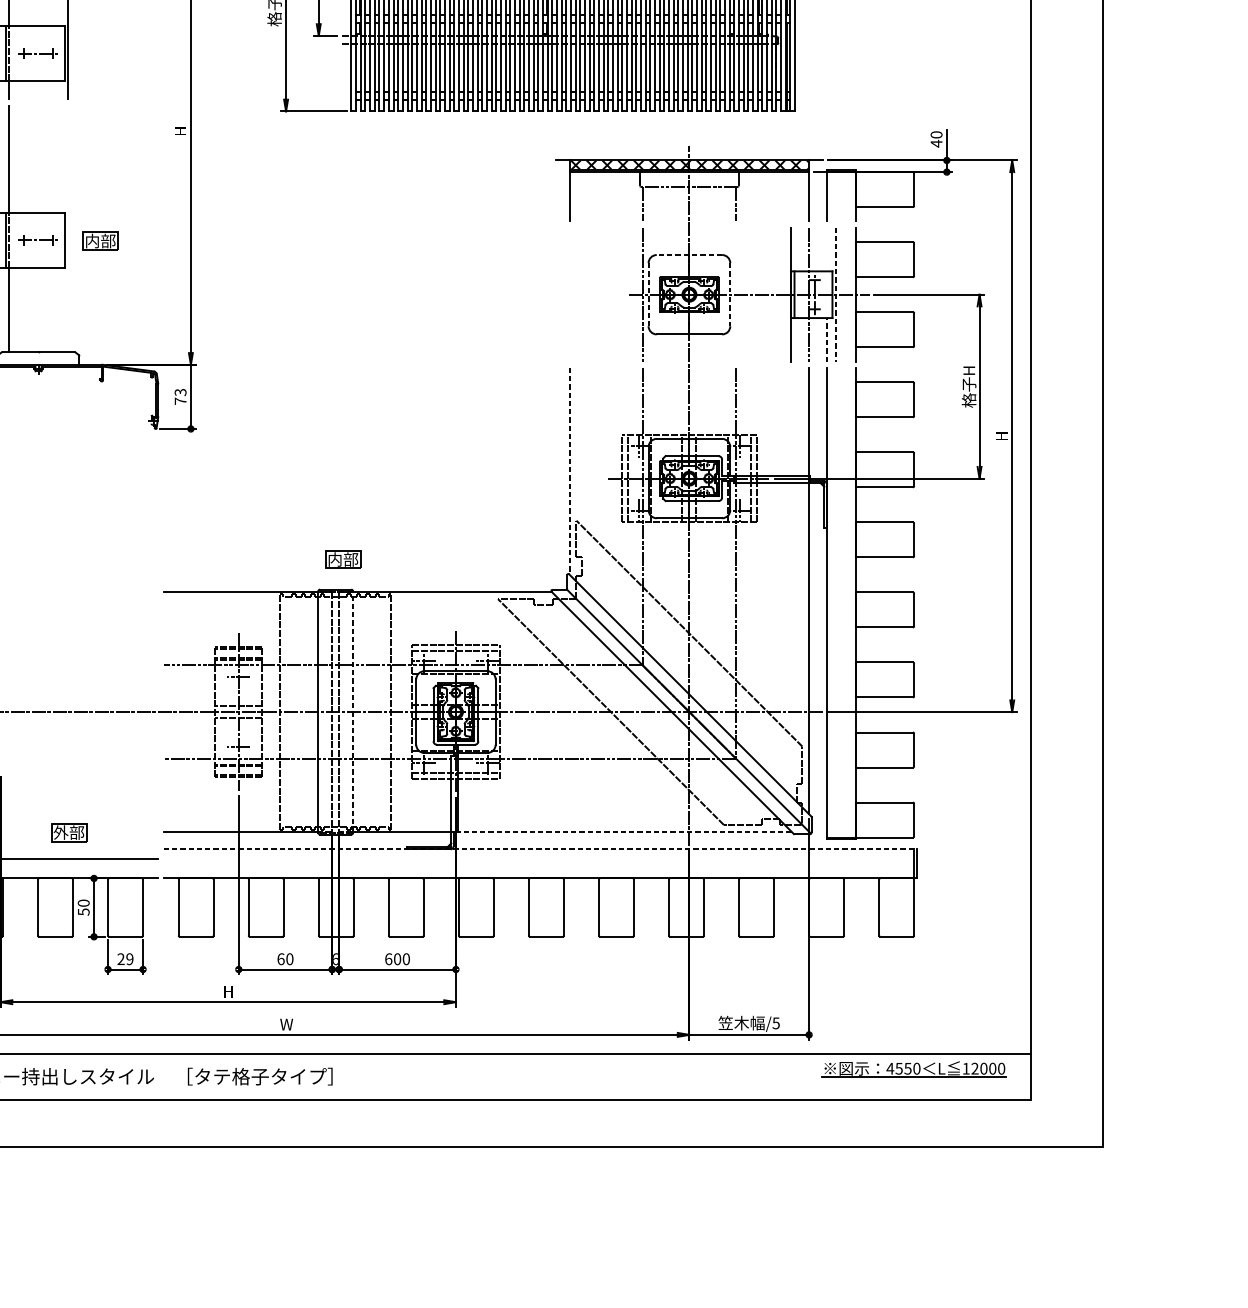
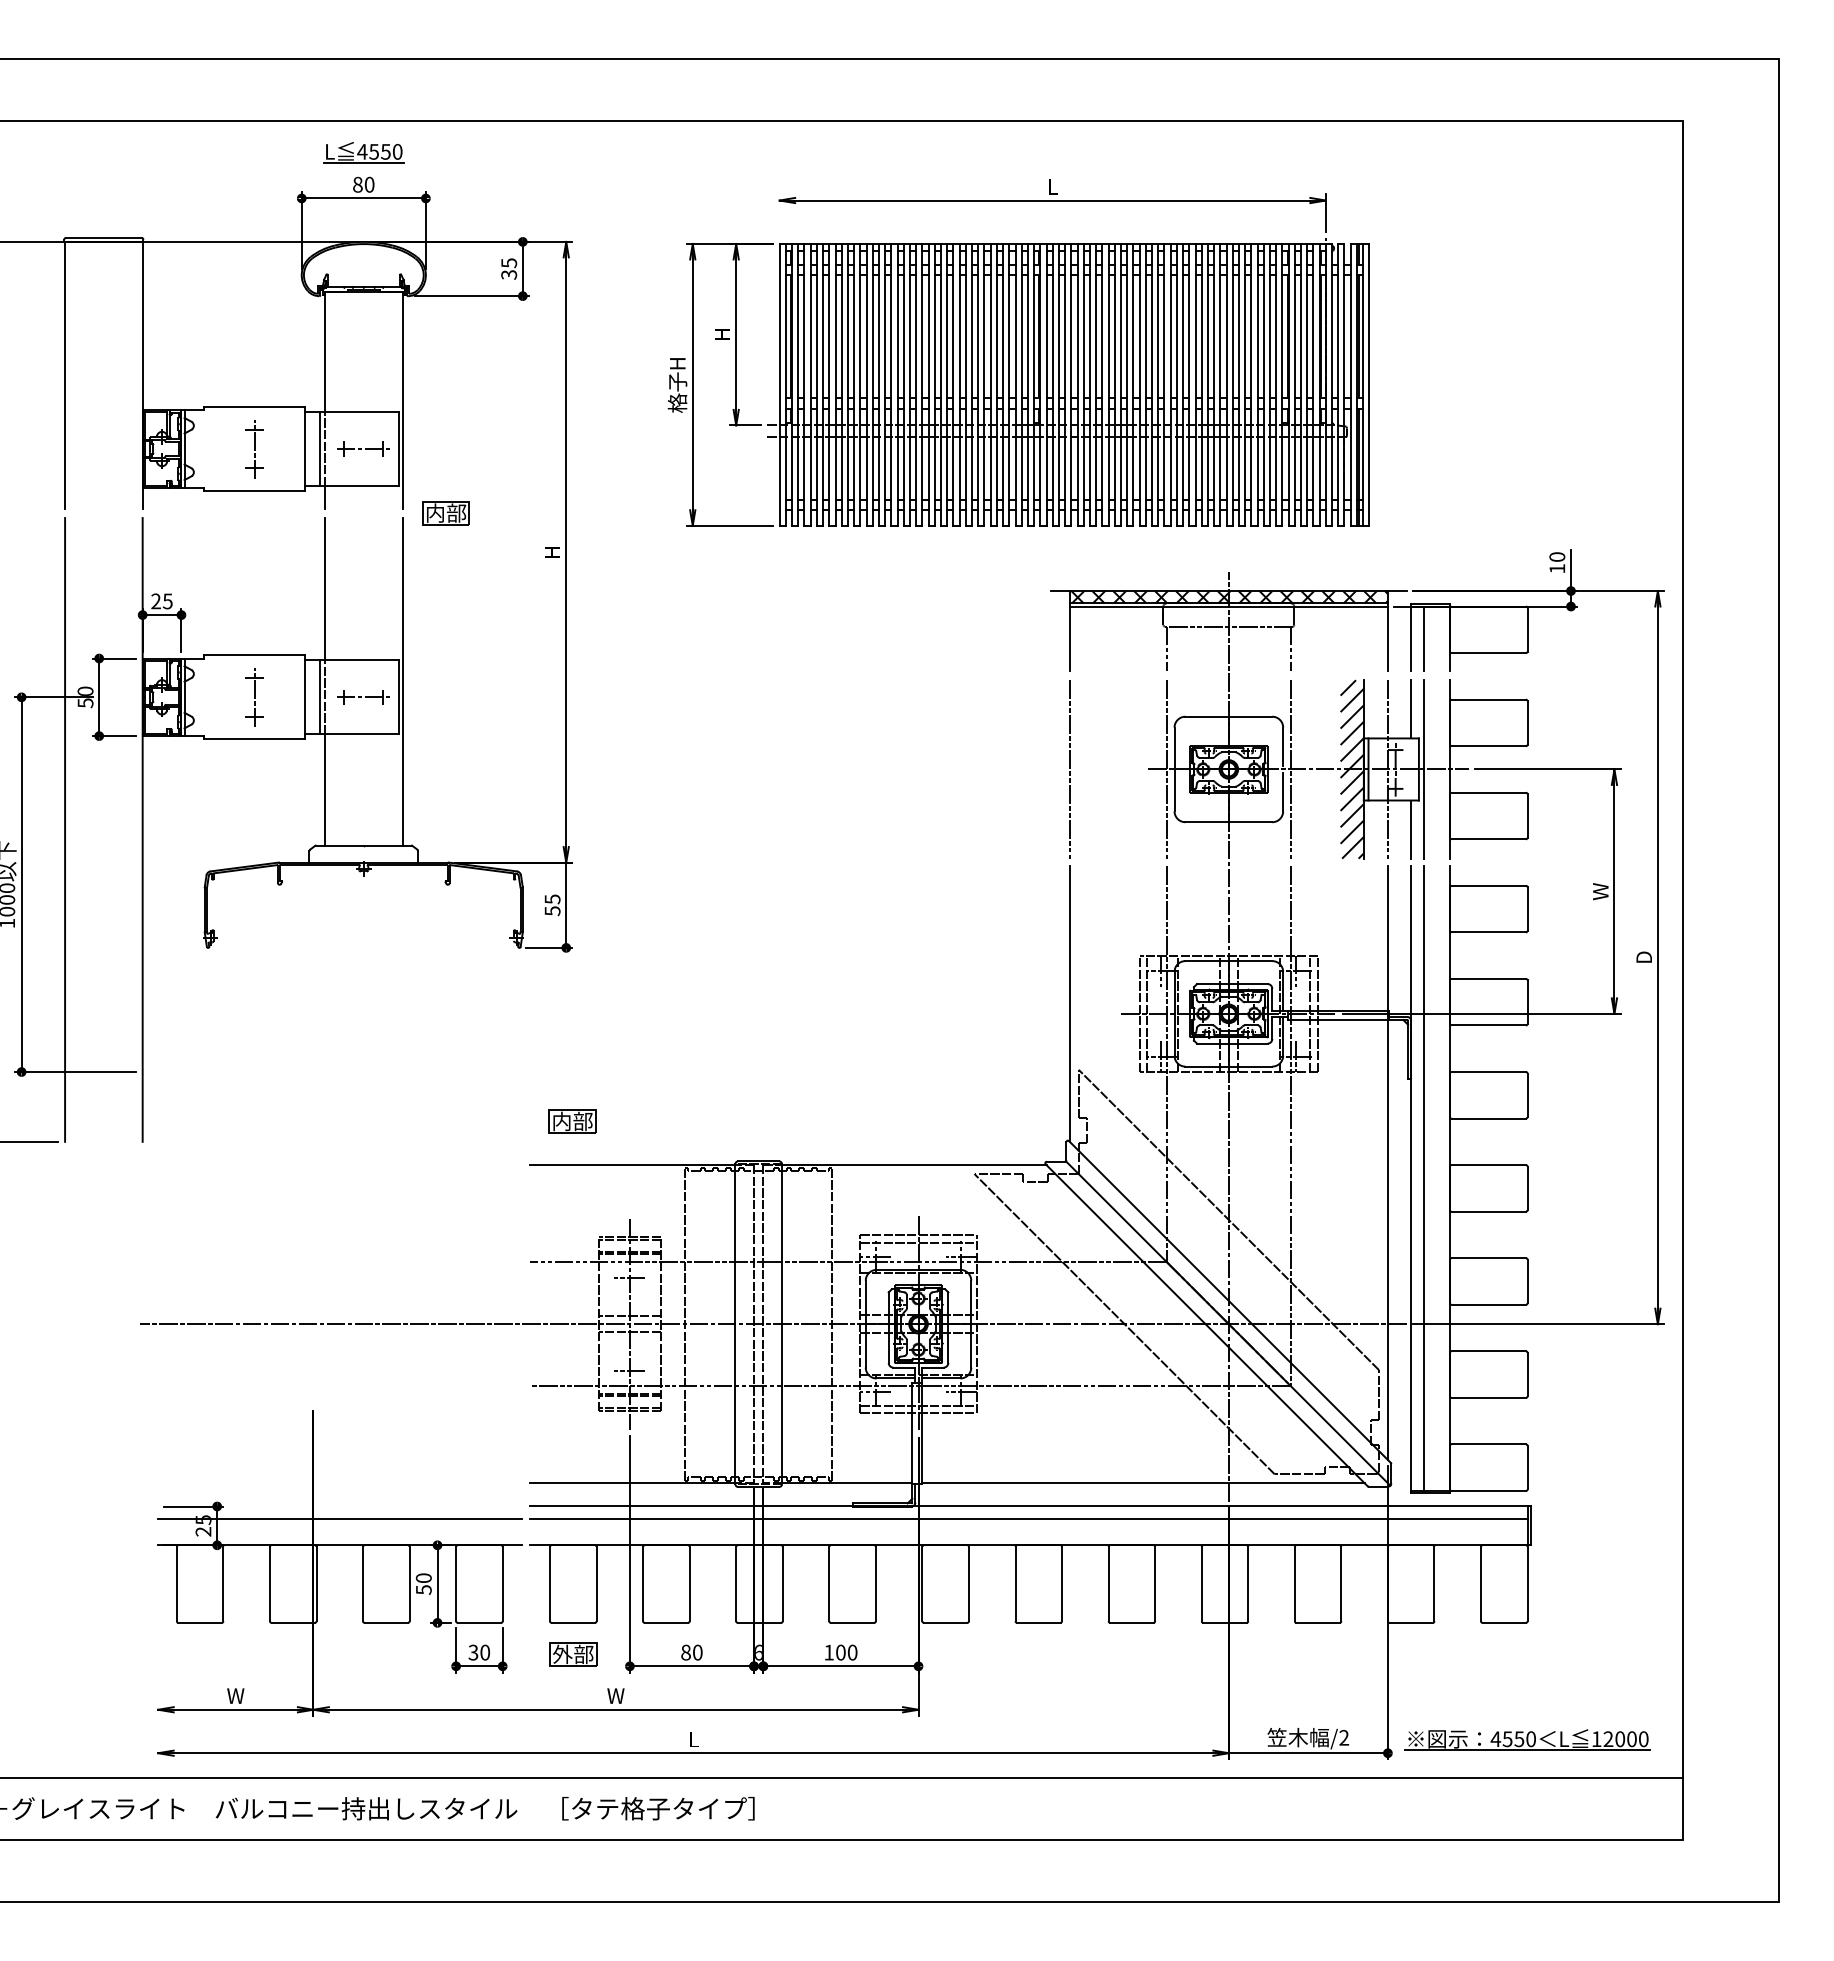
text: (936, 143) -> (1557, 568), 40 -> 10
line: (835, 196) -> (1423, 638), added
line: (67, 228) -> (402, 681), added
part: (100, 241) -> (445, 513), moved
line: (826, 249) -> (1411, 709), added
line: (689, 254) -> (1228, 716), dashed -> solid
line: (730, 278) -> (1283, 747), dashed -> solid
line: (569, 294) -> (1069, 769), added
line: (648, 294) -> (1174, 769), dashed -> solid
line: (735, 294) -> (1290, 769), added
hatch: (781, 294) -> (1351, 769), added
line: (835, 294) -> (1423, 769), dashed -> solid
line: (730, 312) -> (1283, 792), dashed -> solid
line: (826, 339) -> (1411, 829), dashed -> solid
text: (969, 387) -> (1600, 892), 格子H -> W
text: (180, 397) -> (552, 905), 73 -> 55
text: (1001, 435) -> (1643, 956), H -> D
line: (569, 471) -> (1069, 1004), dashed -> solid
part: (343, 559) -> (572, 1121), moved
line: (835, 602) -> (1423, 1178), added
line: (352, 711) -> (781, 1323), dashed -> solid
line: (624, 831) -> (1142, 1483), dashed -> solid
part: (69, 832) -> (573, 1654), moved
line: (540, 849) -> (1030, 1506), dashed -> solid
line: (538, 859) -> (1028, 1519), added
text: (125, 959) -> (479, 1652), 29 -> 30
text: (280, 959) -> (685, 1652), 60 -> 80
text: (388, 959) -> (829, 1652), 600 -> 100
text: (227, 991) -> (615, 1695), H -> W
text: (776, 1023) -> (1344, 1737), /5 -> /2
text: (286, 1024) -> (693, 1739), W -> L
part: (914, 1068) -> (1527, 1739), moved

